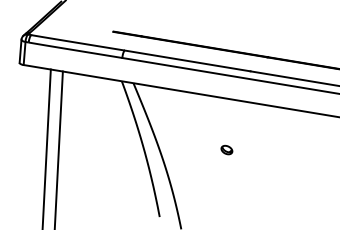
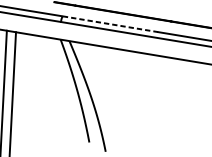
line: (187, 60) -> (110, 23), solid -> dashed
part: (226, 149) -> (139, 91), removed

